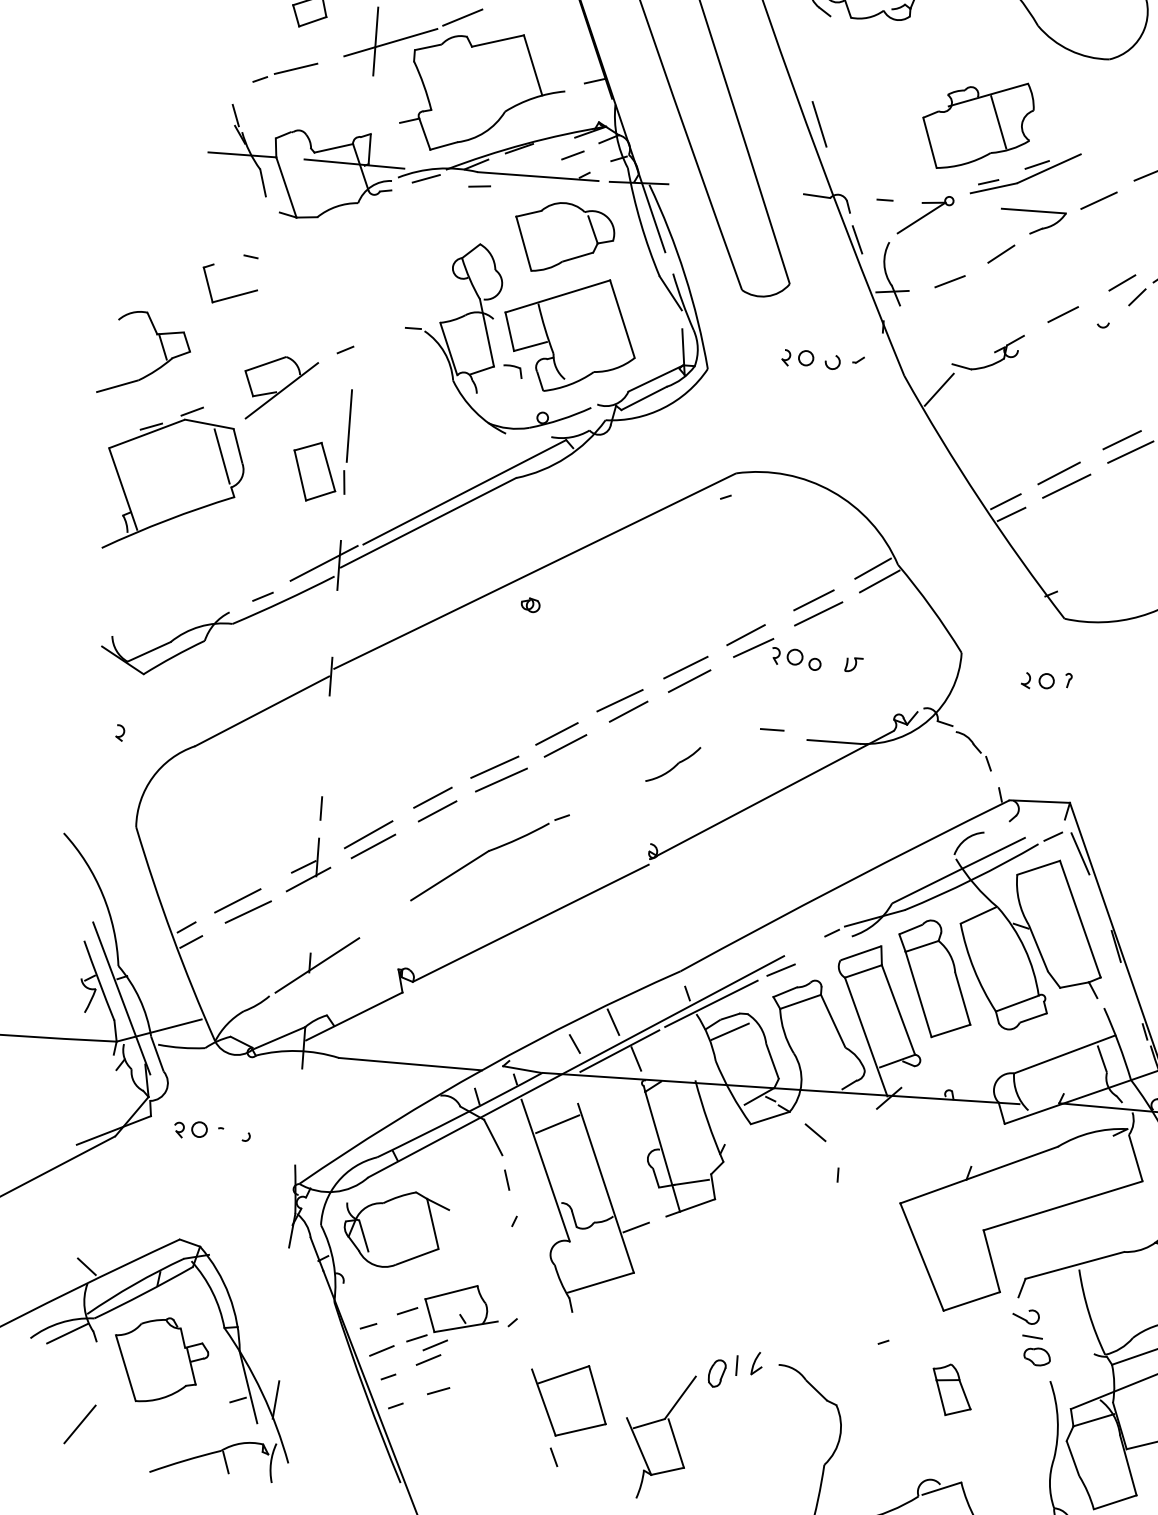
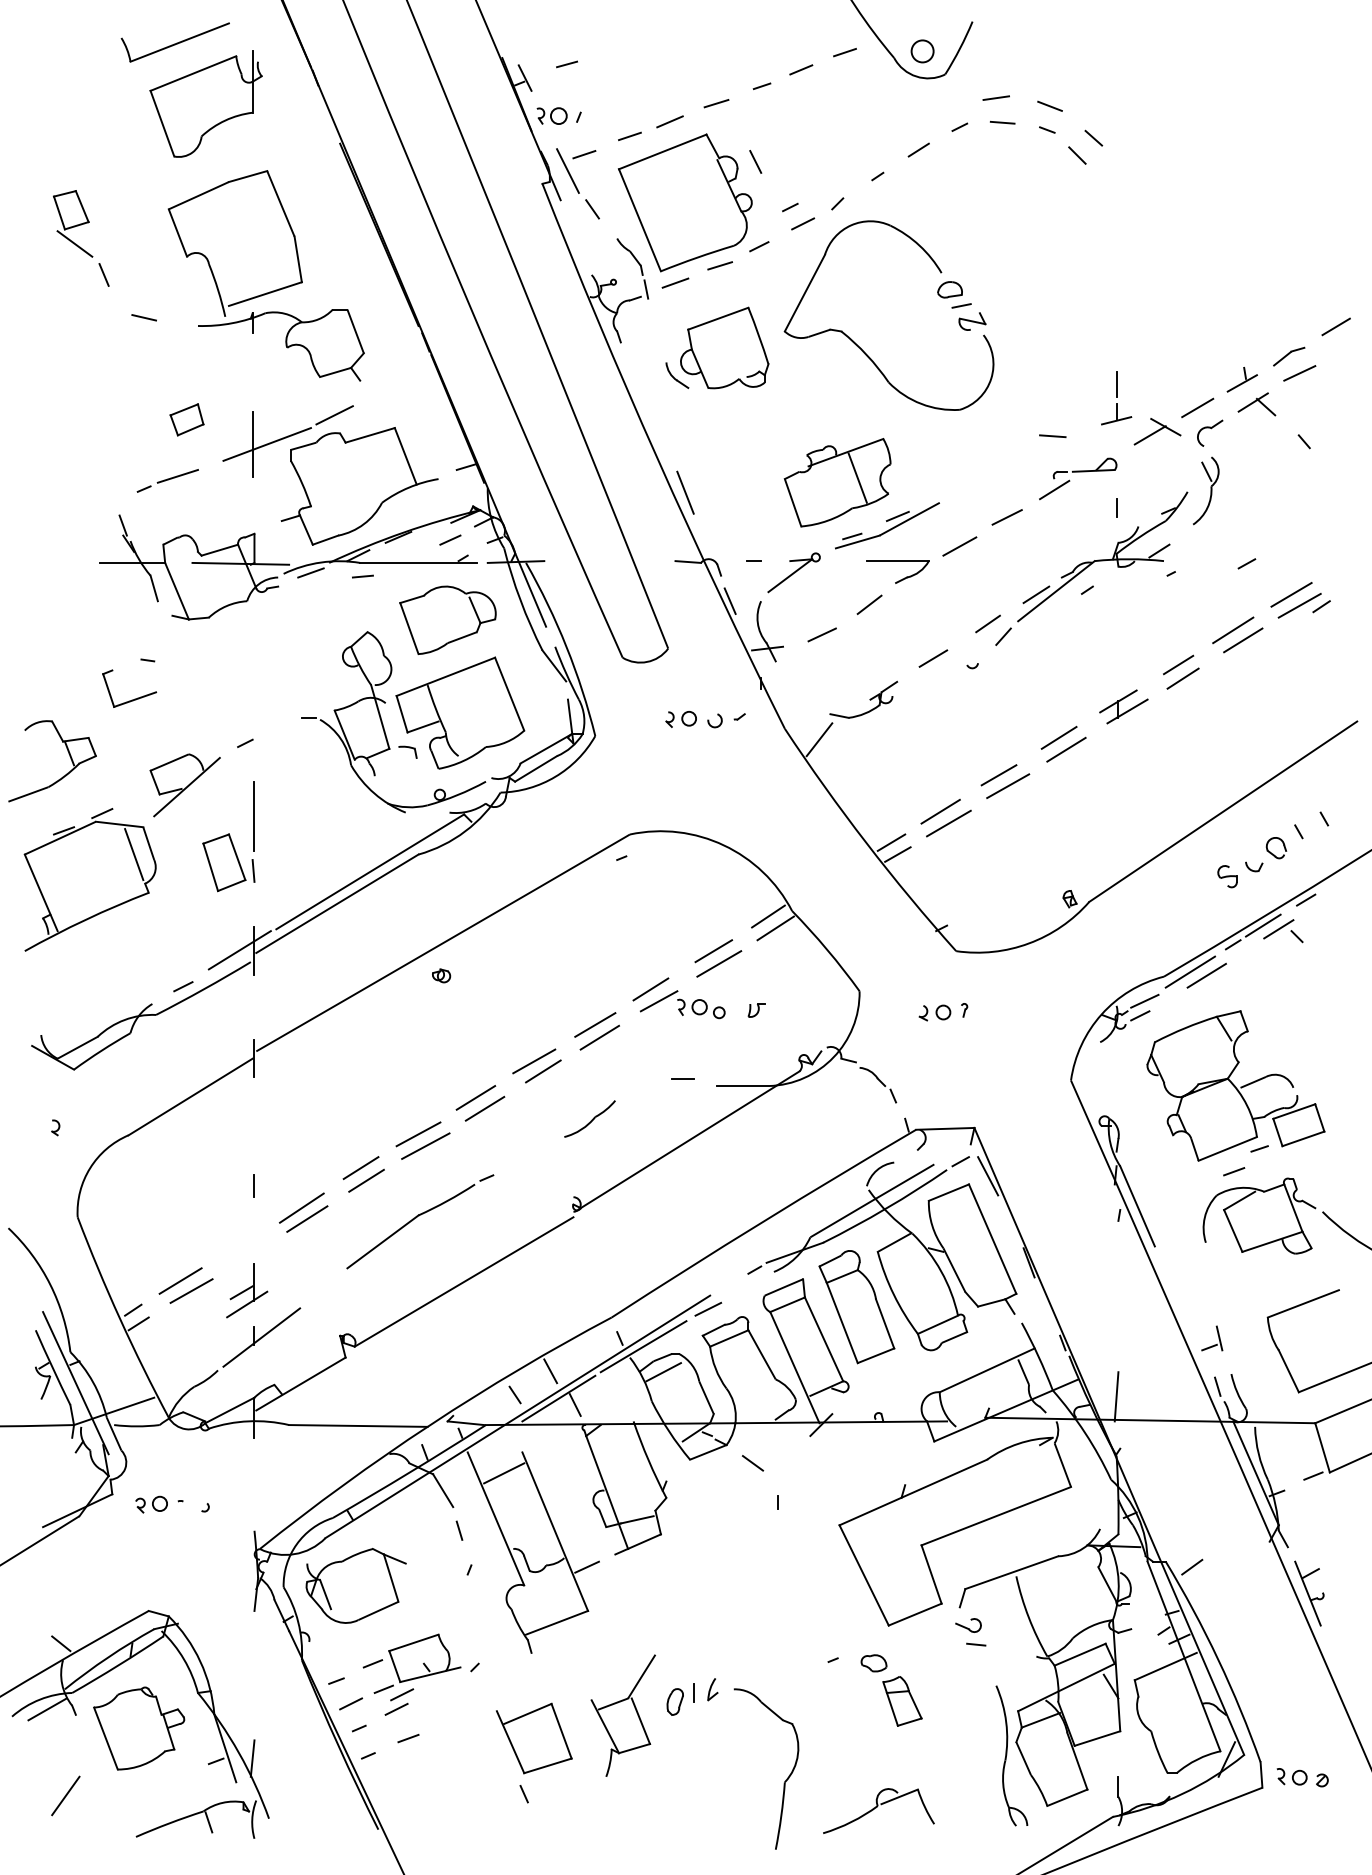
part: (309, 865) -> (247, 1290), moved
part: (1036, 1357) -> (873, 1663), moved
part: (657, 1436) -> (622, 1715), moved

